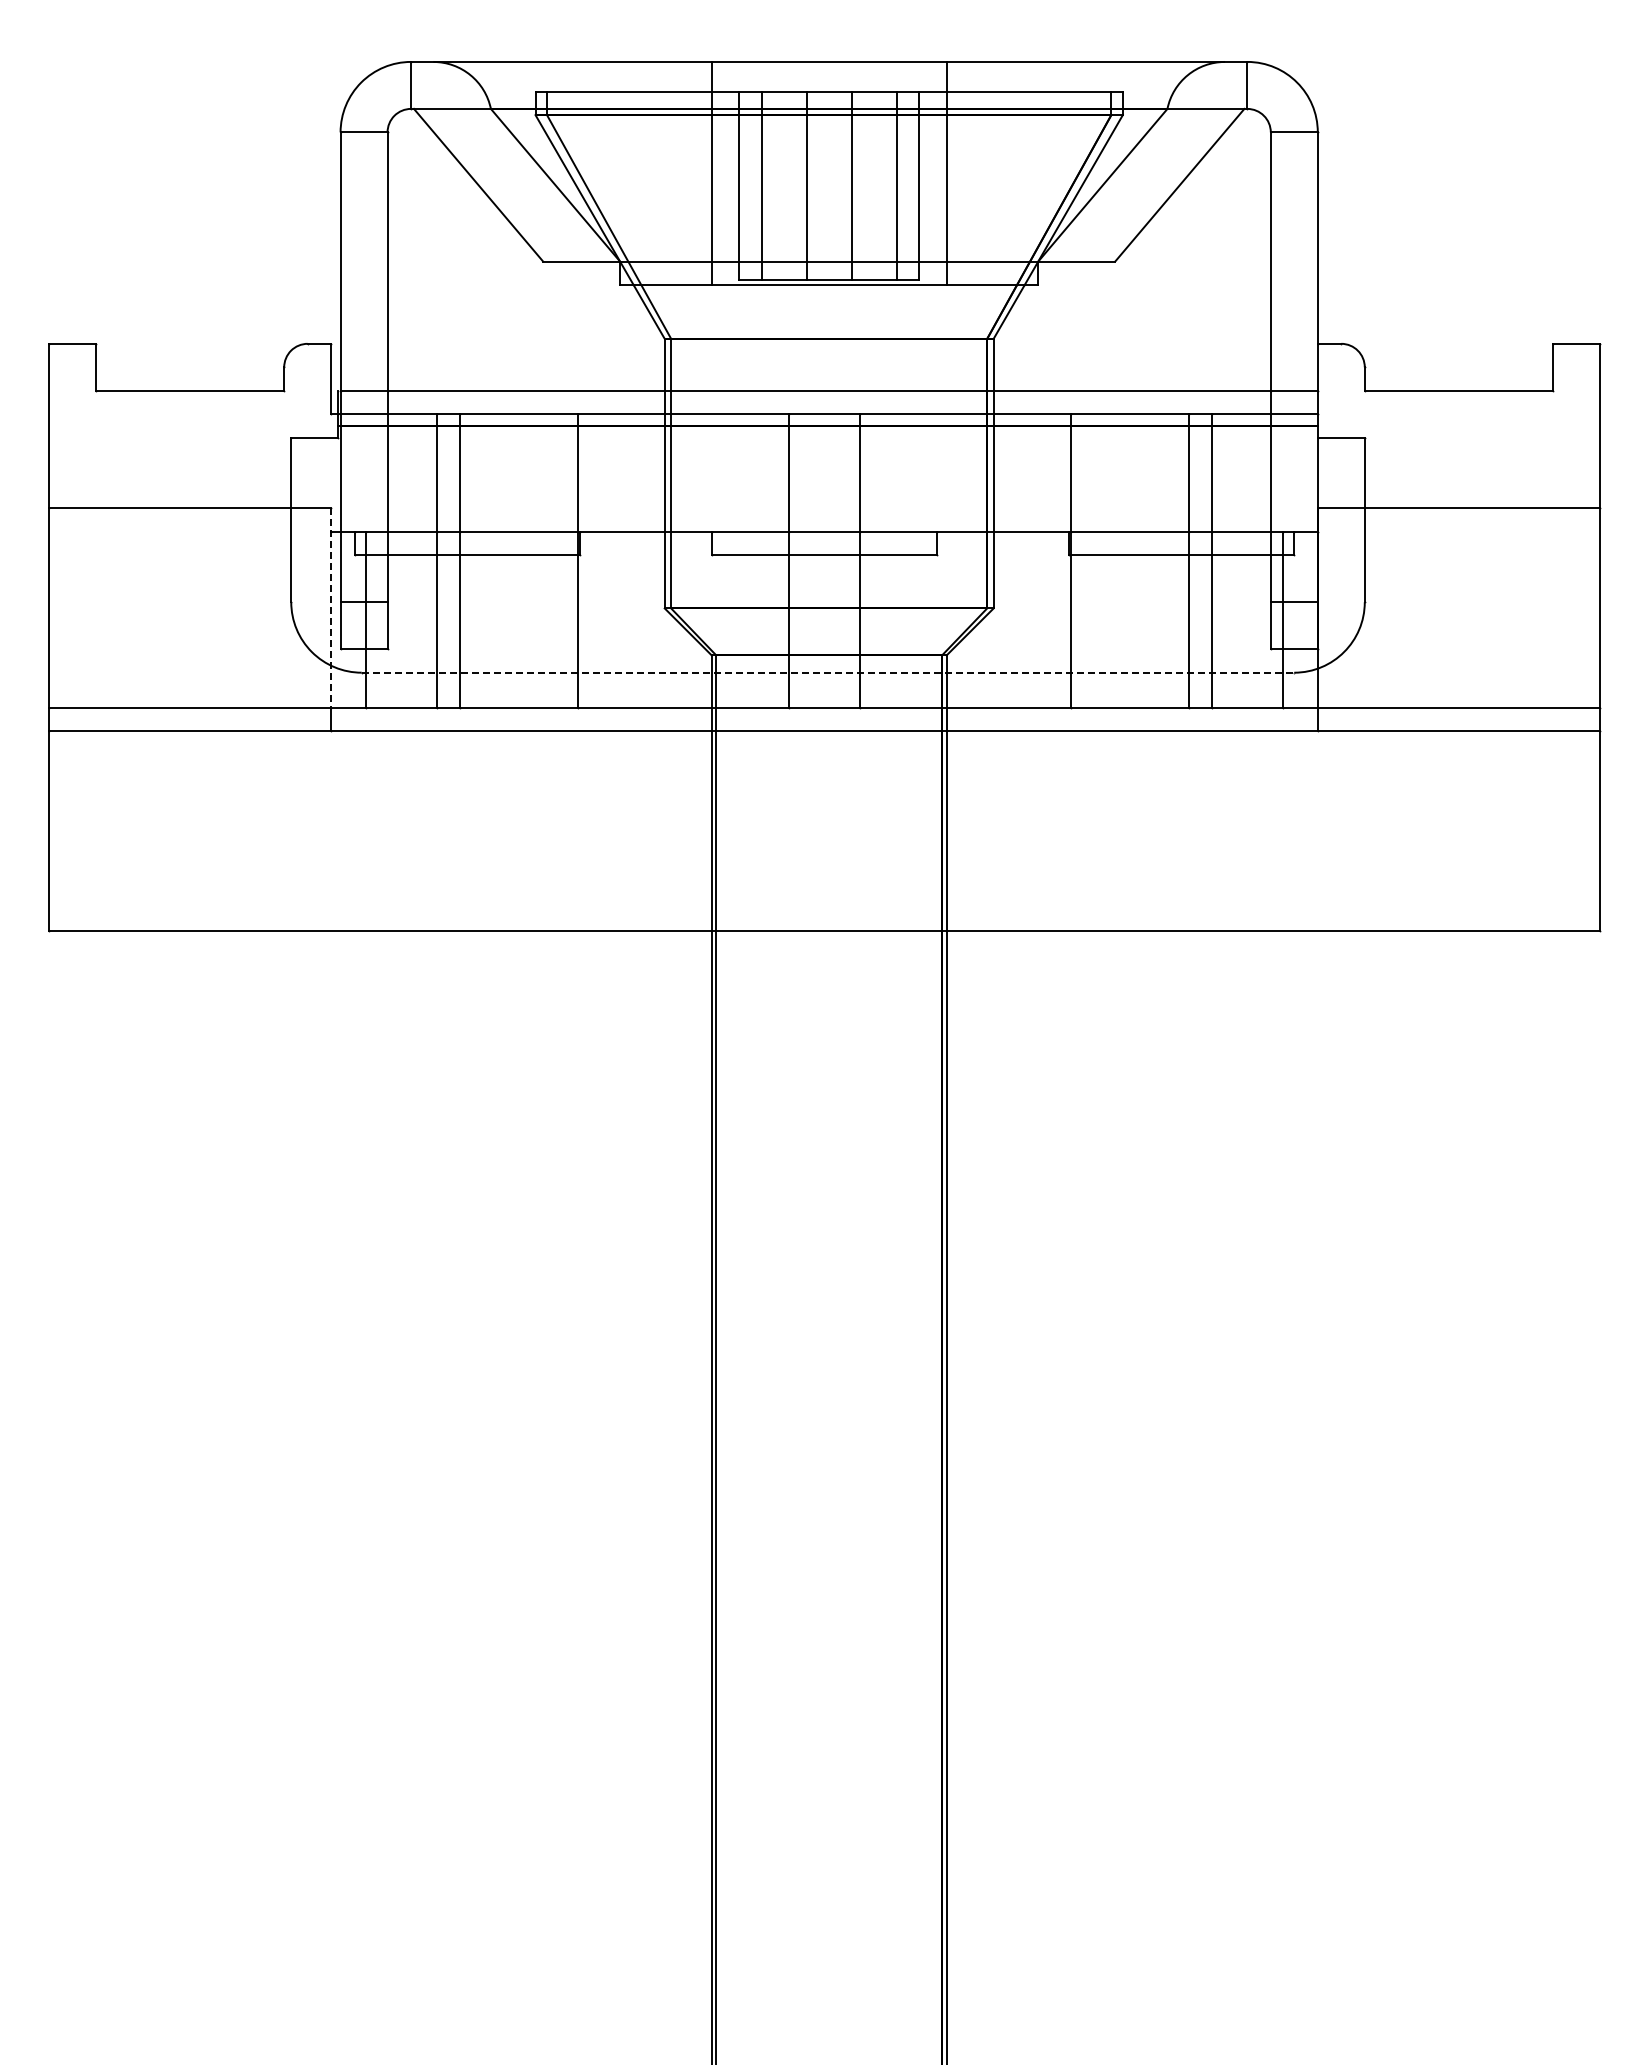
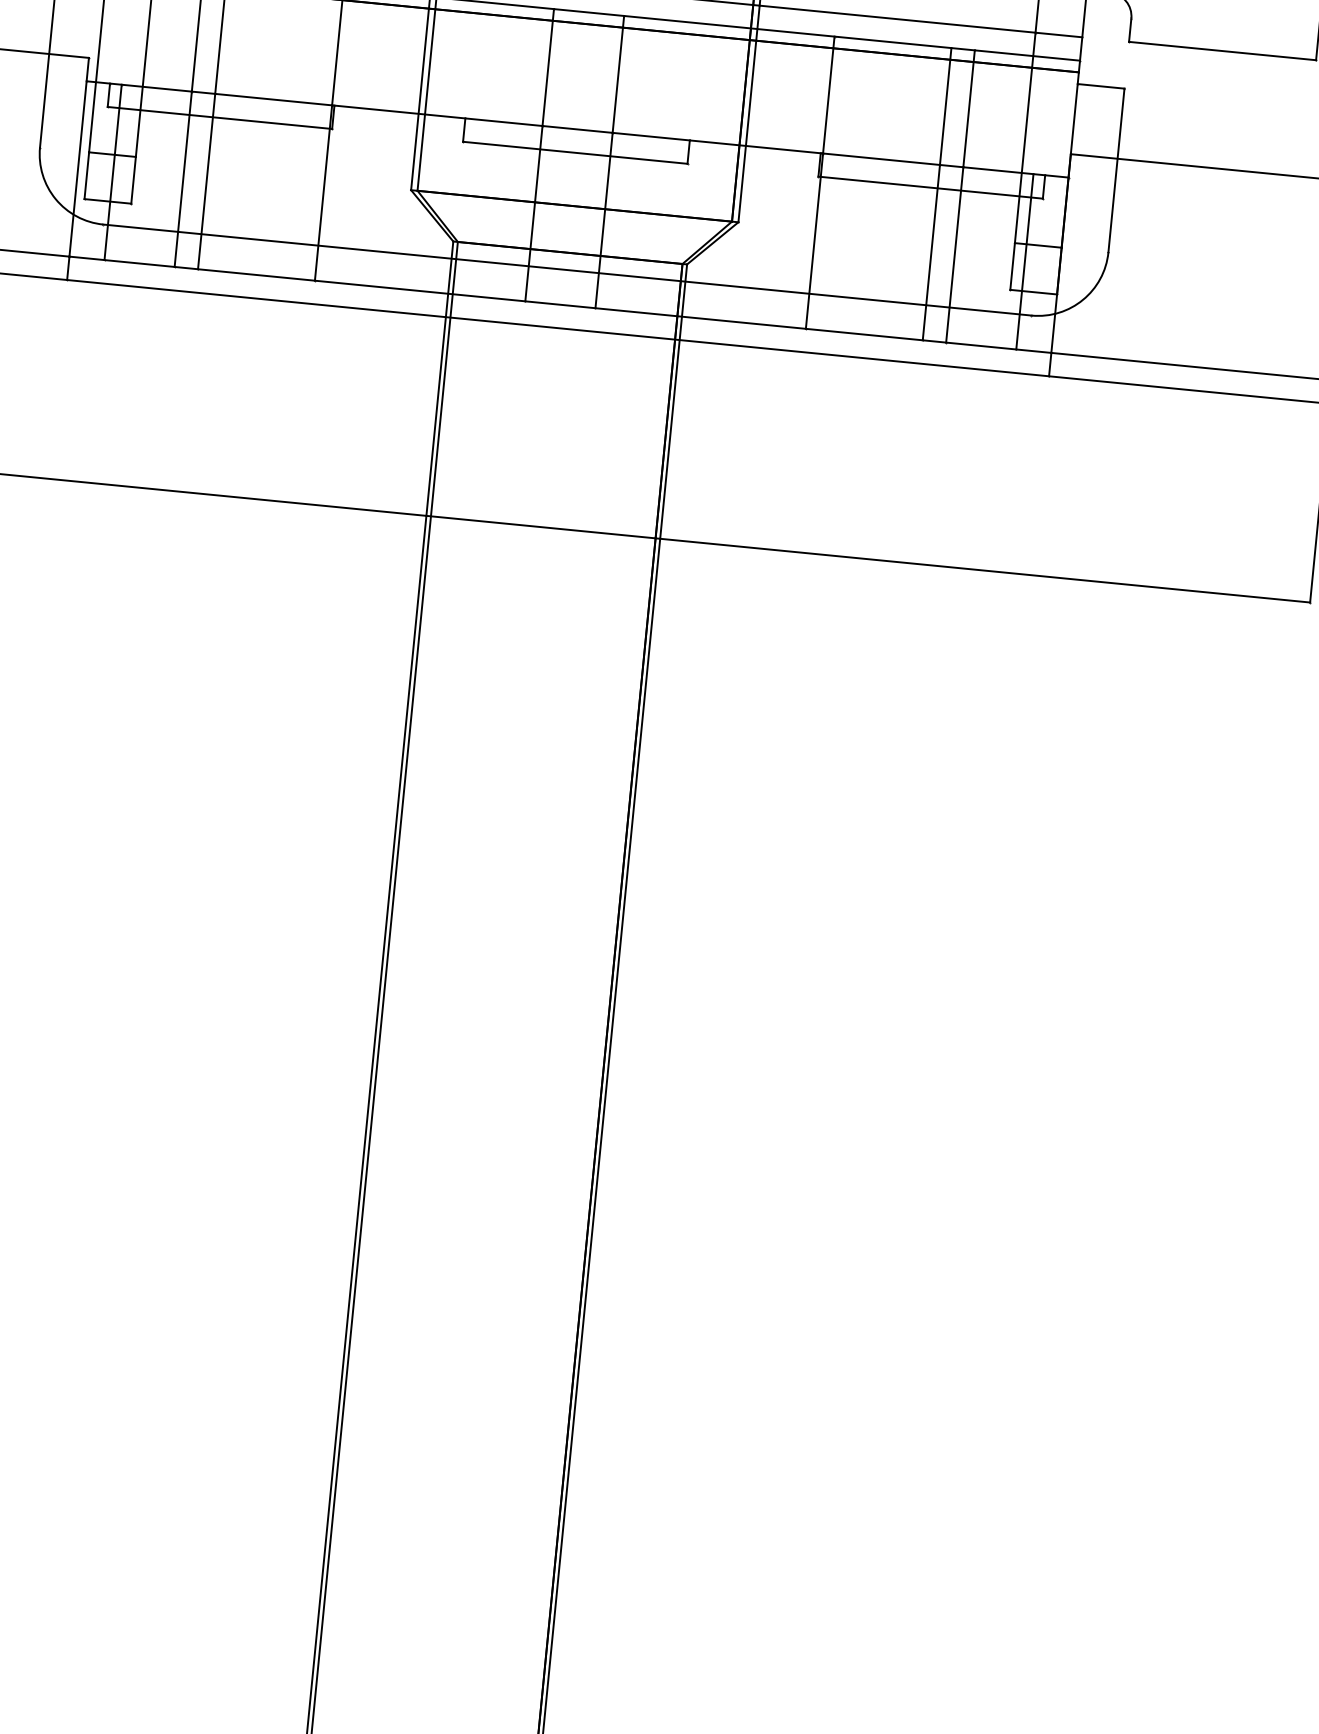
line: (331, 608) -> (79, 157), dashed -> solid
line: (828, 672) -> (567, 269), dashed -> solid

